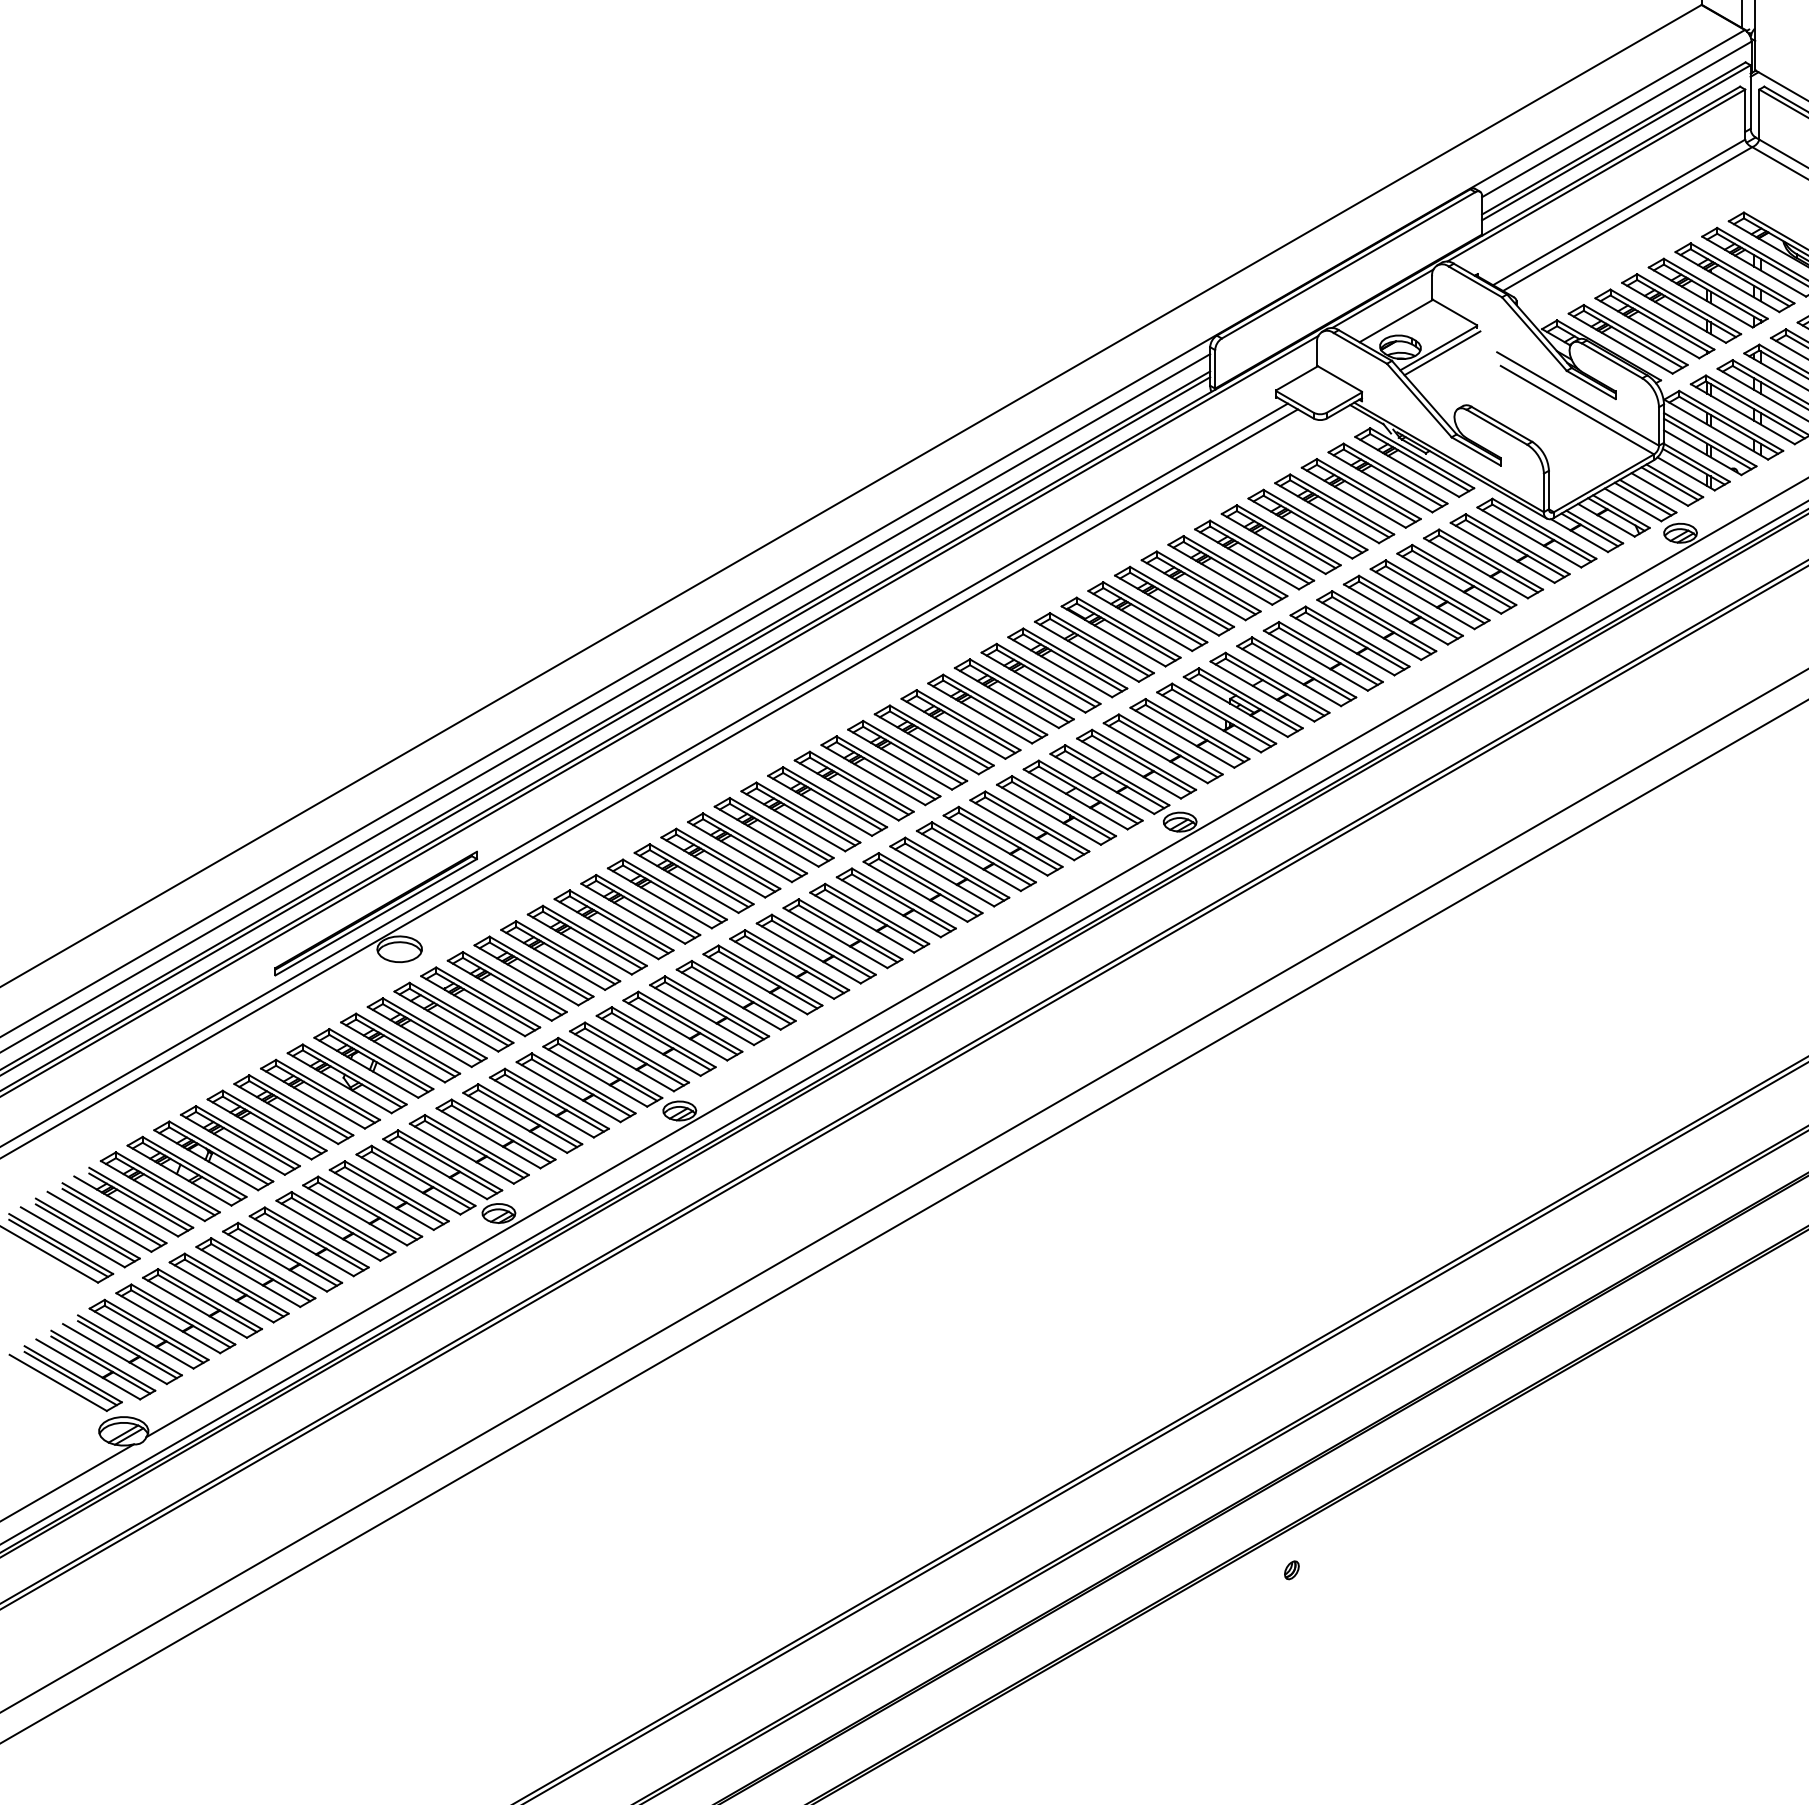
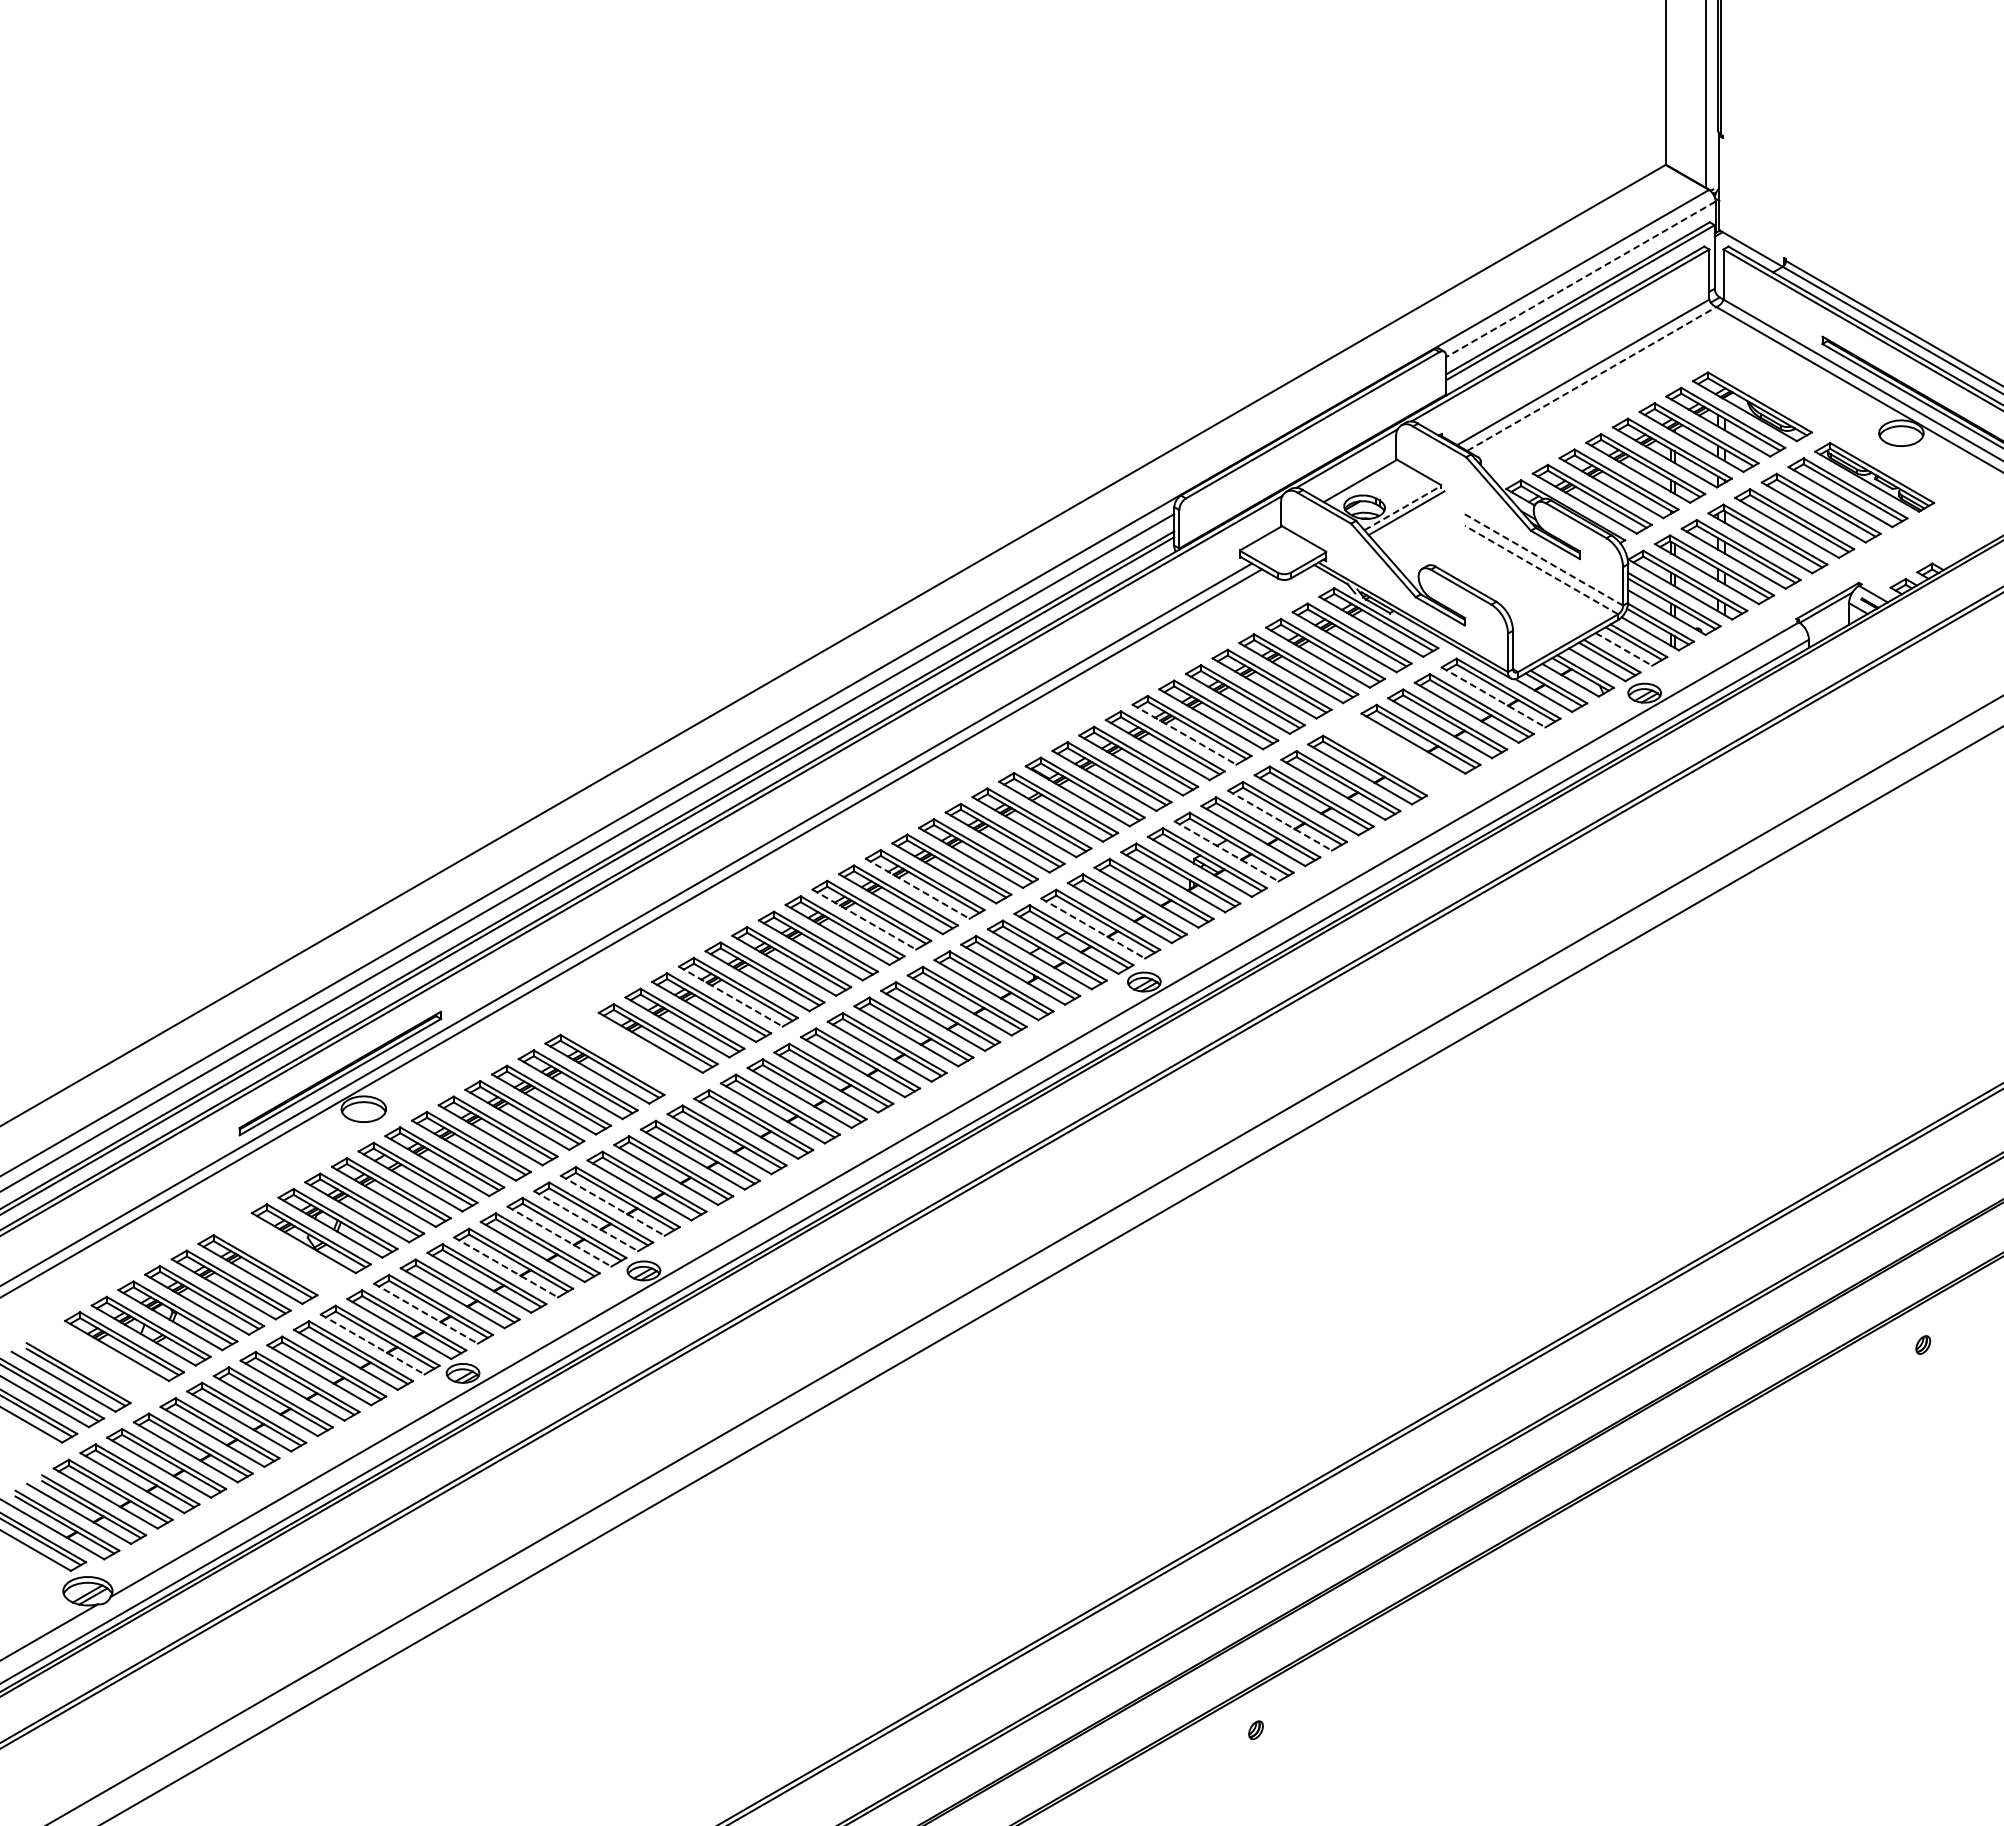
line: (1616, 119) -> (1580, 279), solid -> dashed
line: (1627, 218) -> (1591, 378), solid -> dashed
line: (1439, 347) -> (1403, 507), solid -> dashed
line: (1577, 398) -> (1541, 558), solid -> dashed
line: (1577, 409) -> (1541, 569), solid -> dashed
line: (1659, 489) -> (1623, 649), solid -> dashed
line: (1529, 537) -> (1493, 697), solid -> dashed
line: (1220, 574) -> (1184, 734), solid -> dashed
part: (1429, 594) -> (1393, 754), removed
line: (1316, 660) -> (1280, 820), solid -> dashed
line: (1262, 691) -> (1226, 851), solid -> dashed
line: (953, 728) -> (917, 888), solid -> dashed
line: (900, 759) -> (864, 919), solid -> dashed
line: (1129, 768) -> (1093, 928), solid -> dashed
line: (766, 836) -> (730, 996), solid -> dashed
part: (667, 893) -> (631, 1053), removed
line: (648, 1045) -> (612, 1205), solid -> dashed
line: (622, 1061) -> (586, 1221), solid -> dashed
line: (595, 1076) -> (559, 1236), solid -> dashed
part: (320, 1093) -> (284, 1253), removed
line: (542, 1107) -> (506, 1267), solid -> dashed
line: (462, 1153) -> (426, 1313), solid -> dashed
line: (408, 1184) -> (372, 1344), solid -> dashed
part: (133, 1201) -> (97, 1361), removed

